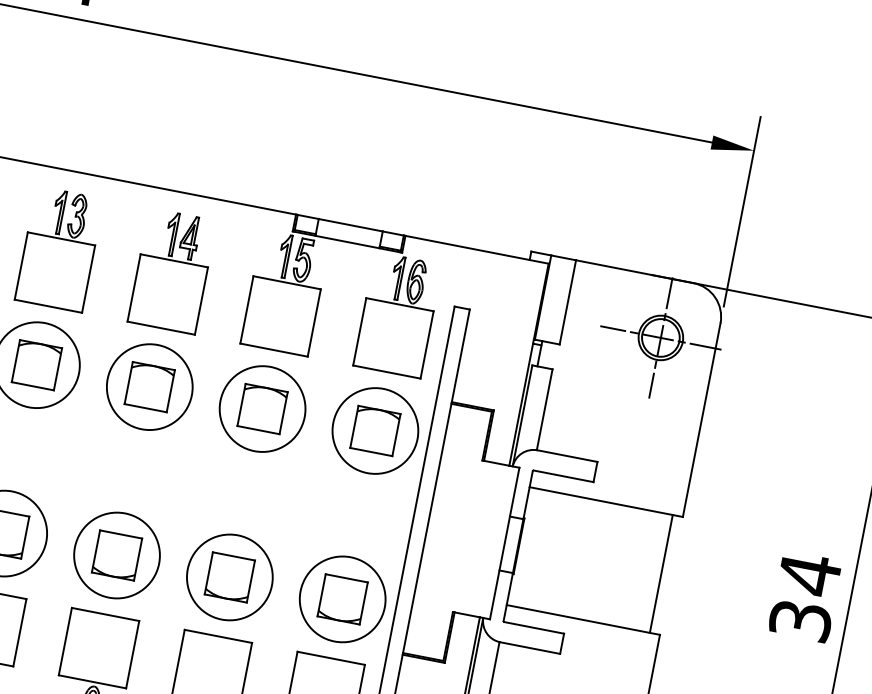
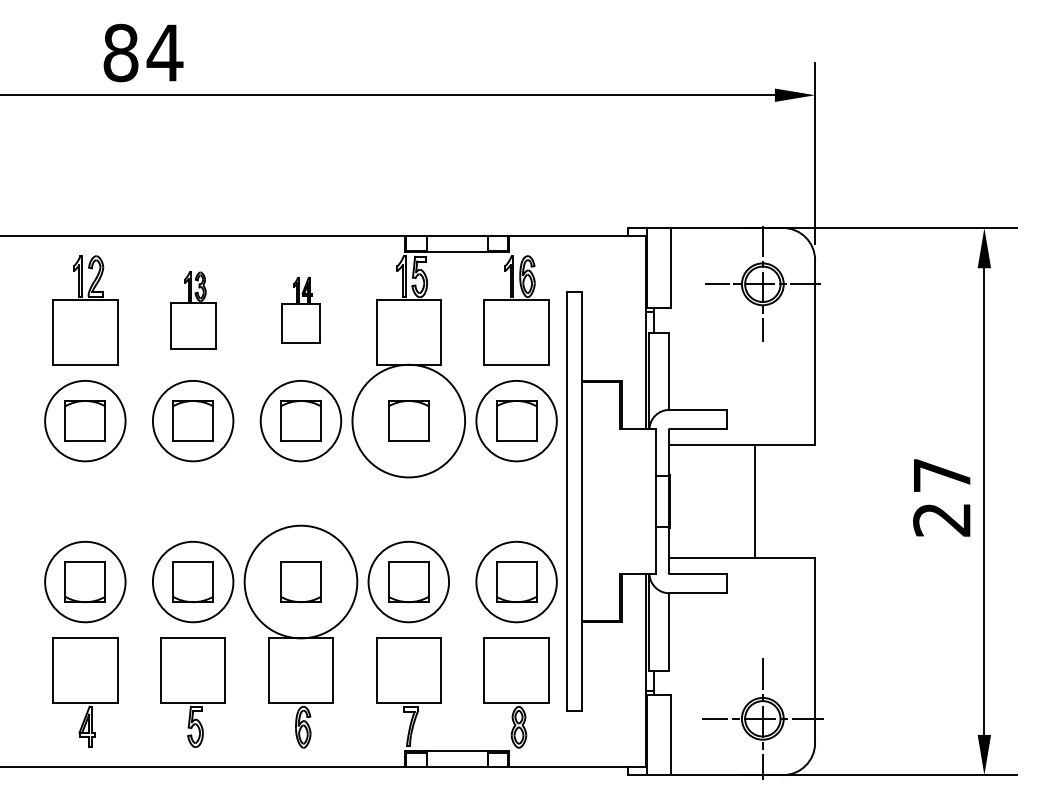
part: (58, 249) -> (192, 310), size x0.7
part: (171, 271) -> (300, 310), size x0.6
circle: (262, 408) -> (408, 420), size x1.4
circle: (116, 554) -> (300, 581), size x1.4
line: (661, 573) -> (755, 501), moved
text: (805, 596) -> (942, 496), 34 -> 27

